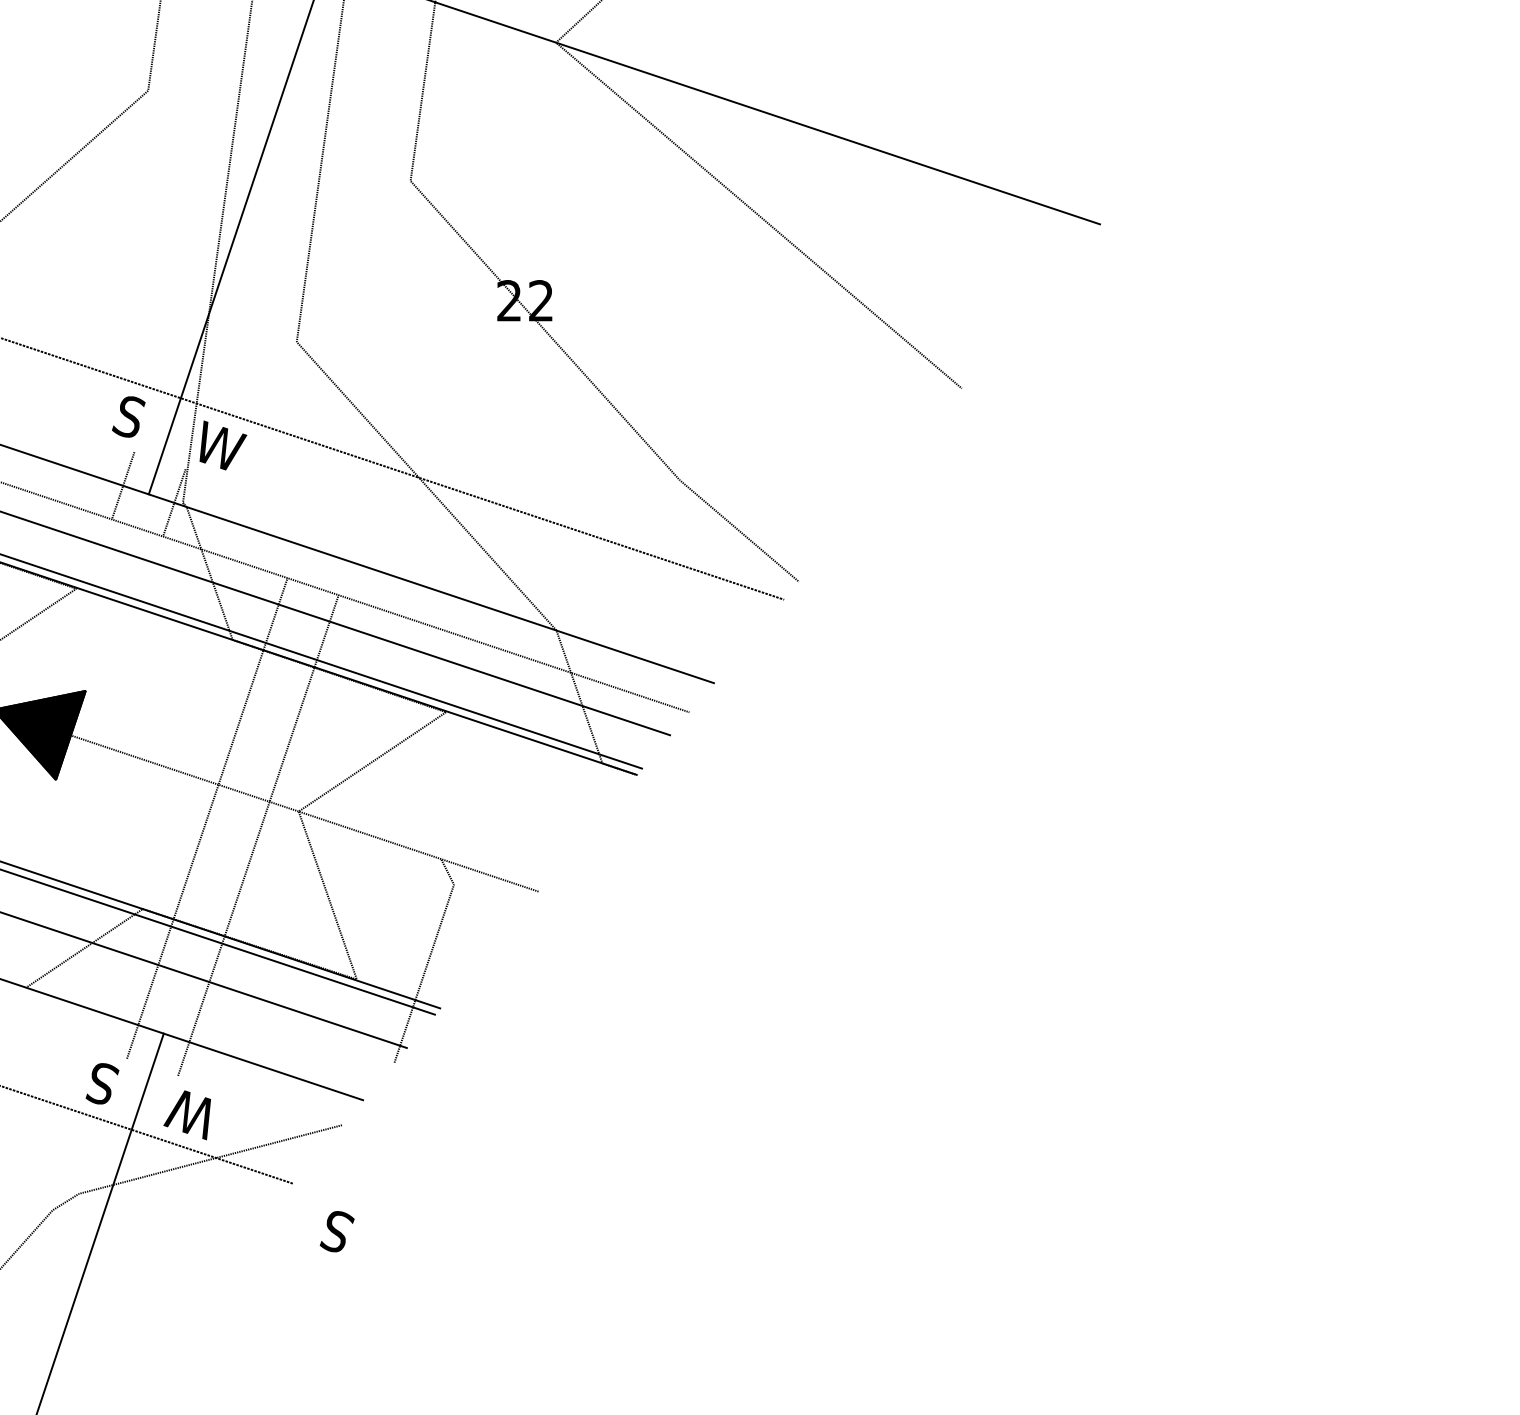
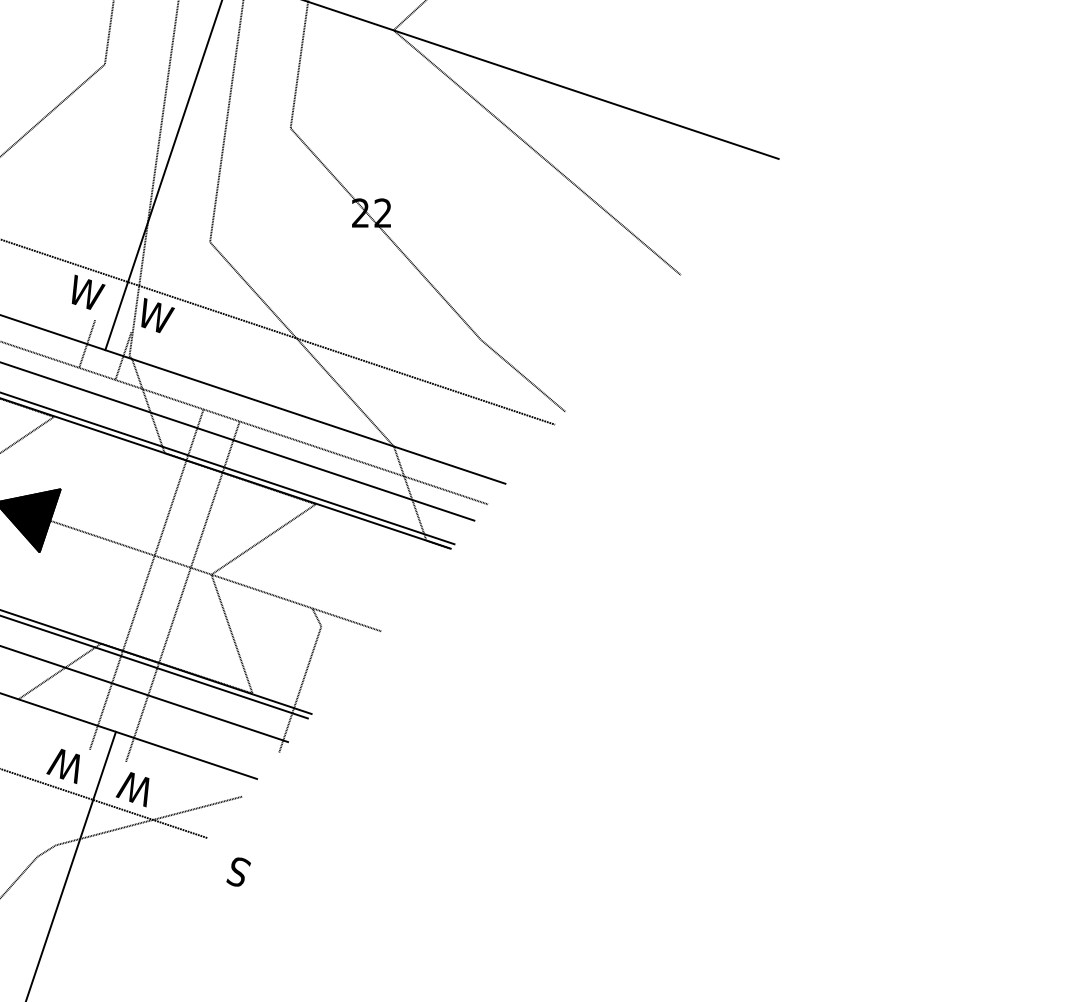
text: (125, 412) -> (88, 292), S -> W
text: (92, 1082) -> (65, 766), S -> W

